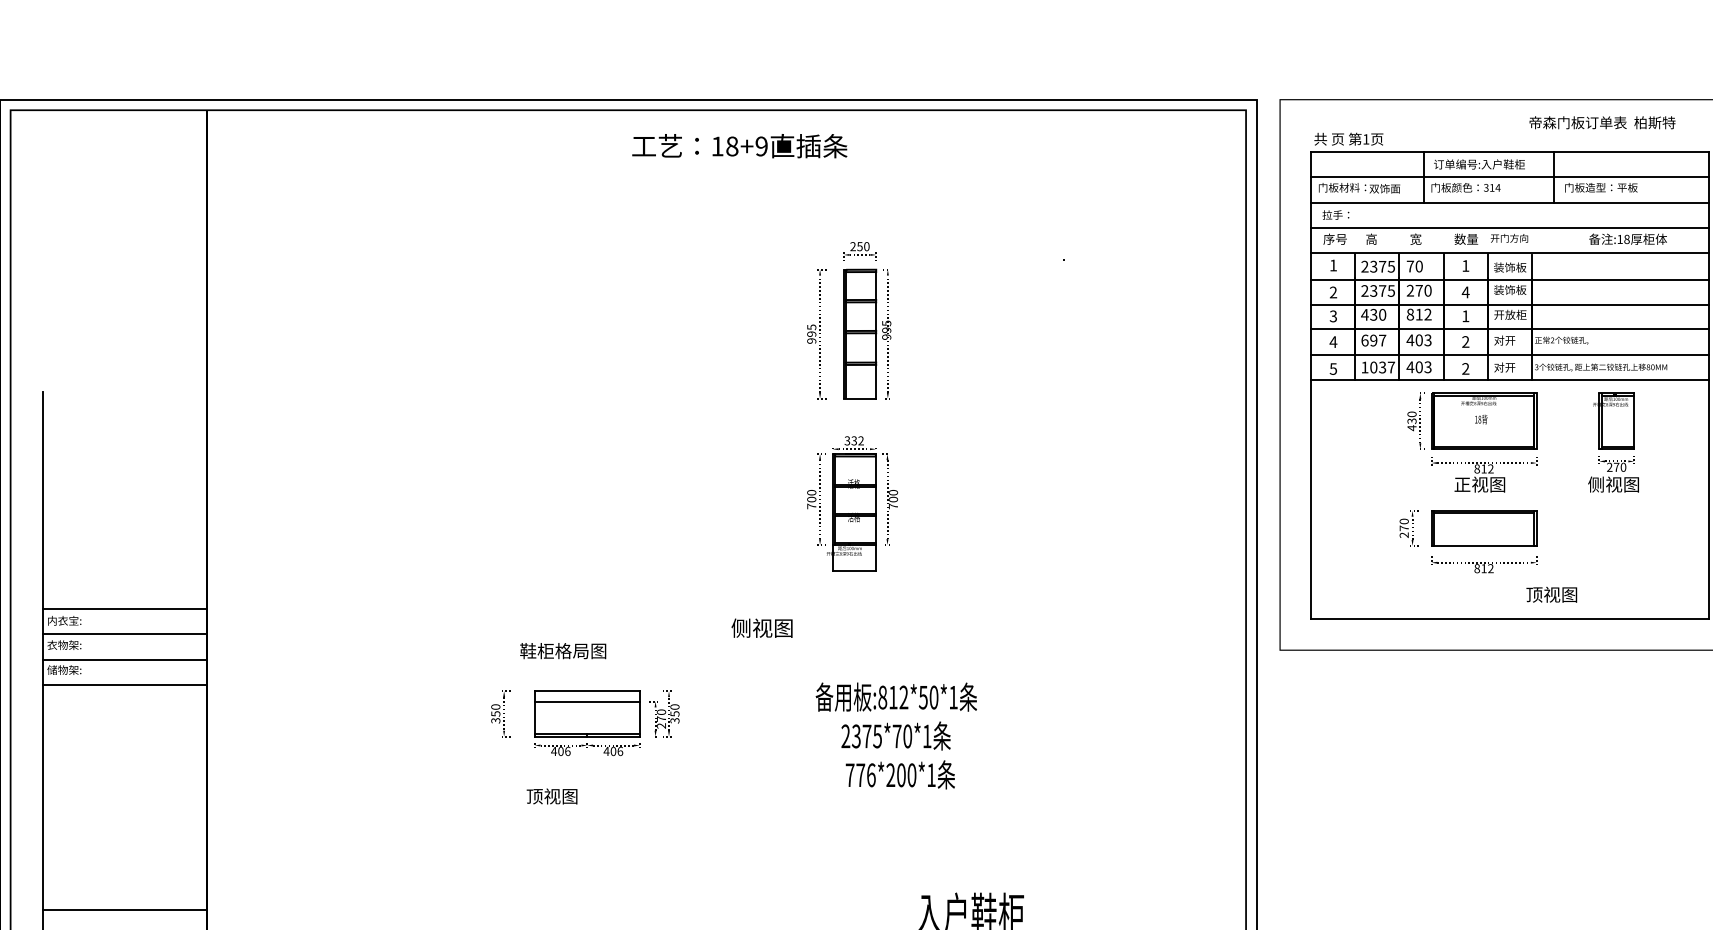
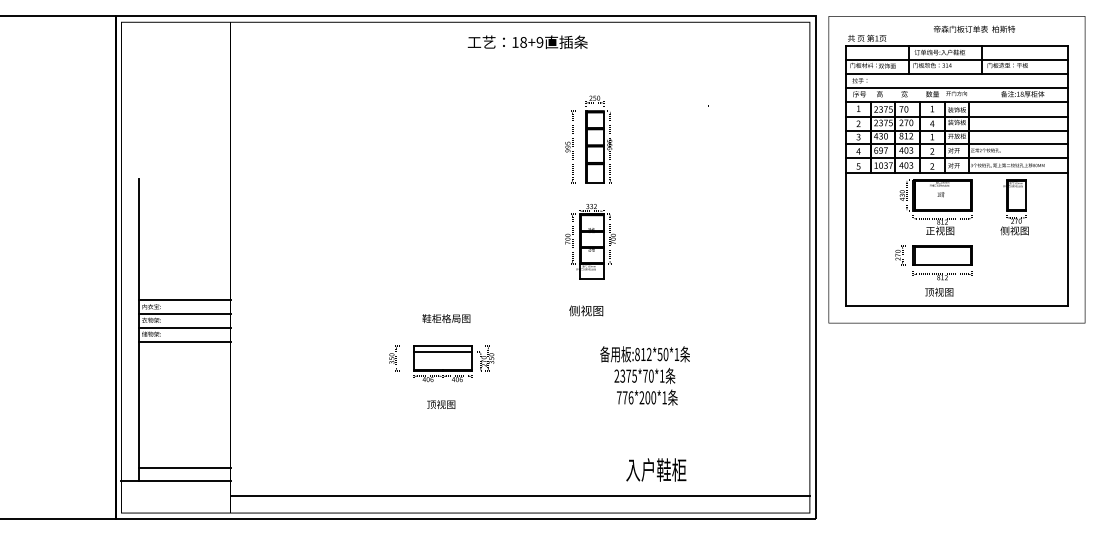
text: (1602, 121) -> (974, 28), moved
text: (1552, 595) -> (939, 292), moved
text: (762, 627) -> (586, 310), moved
text: (563, 650) -> (446, 318), moved
text: (895, 735) -> (644, 375), moved
text: (552, 796) -> (441, 404), moved

